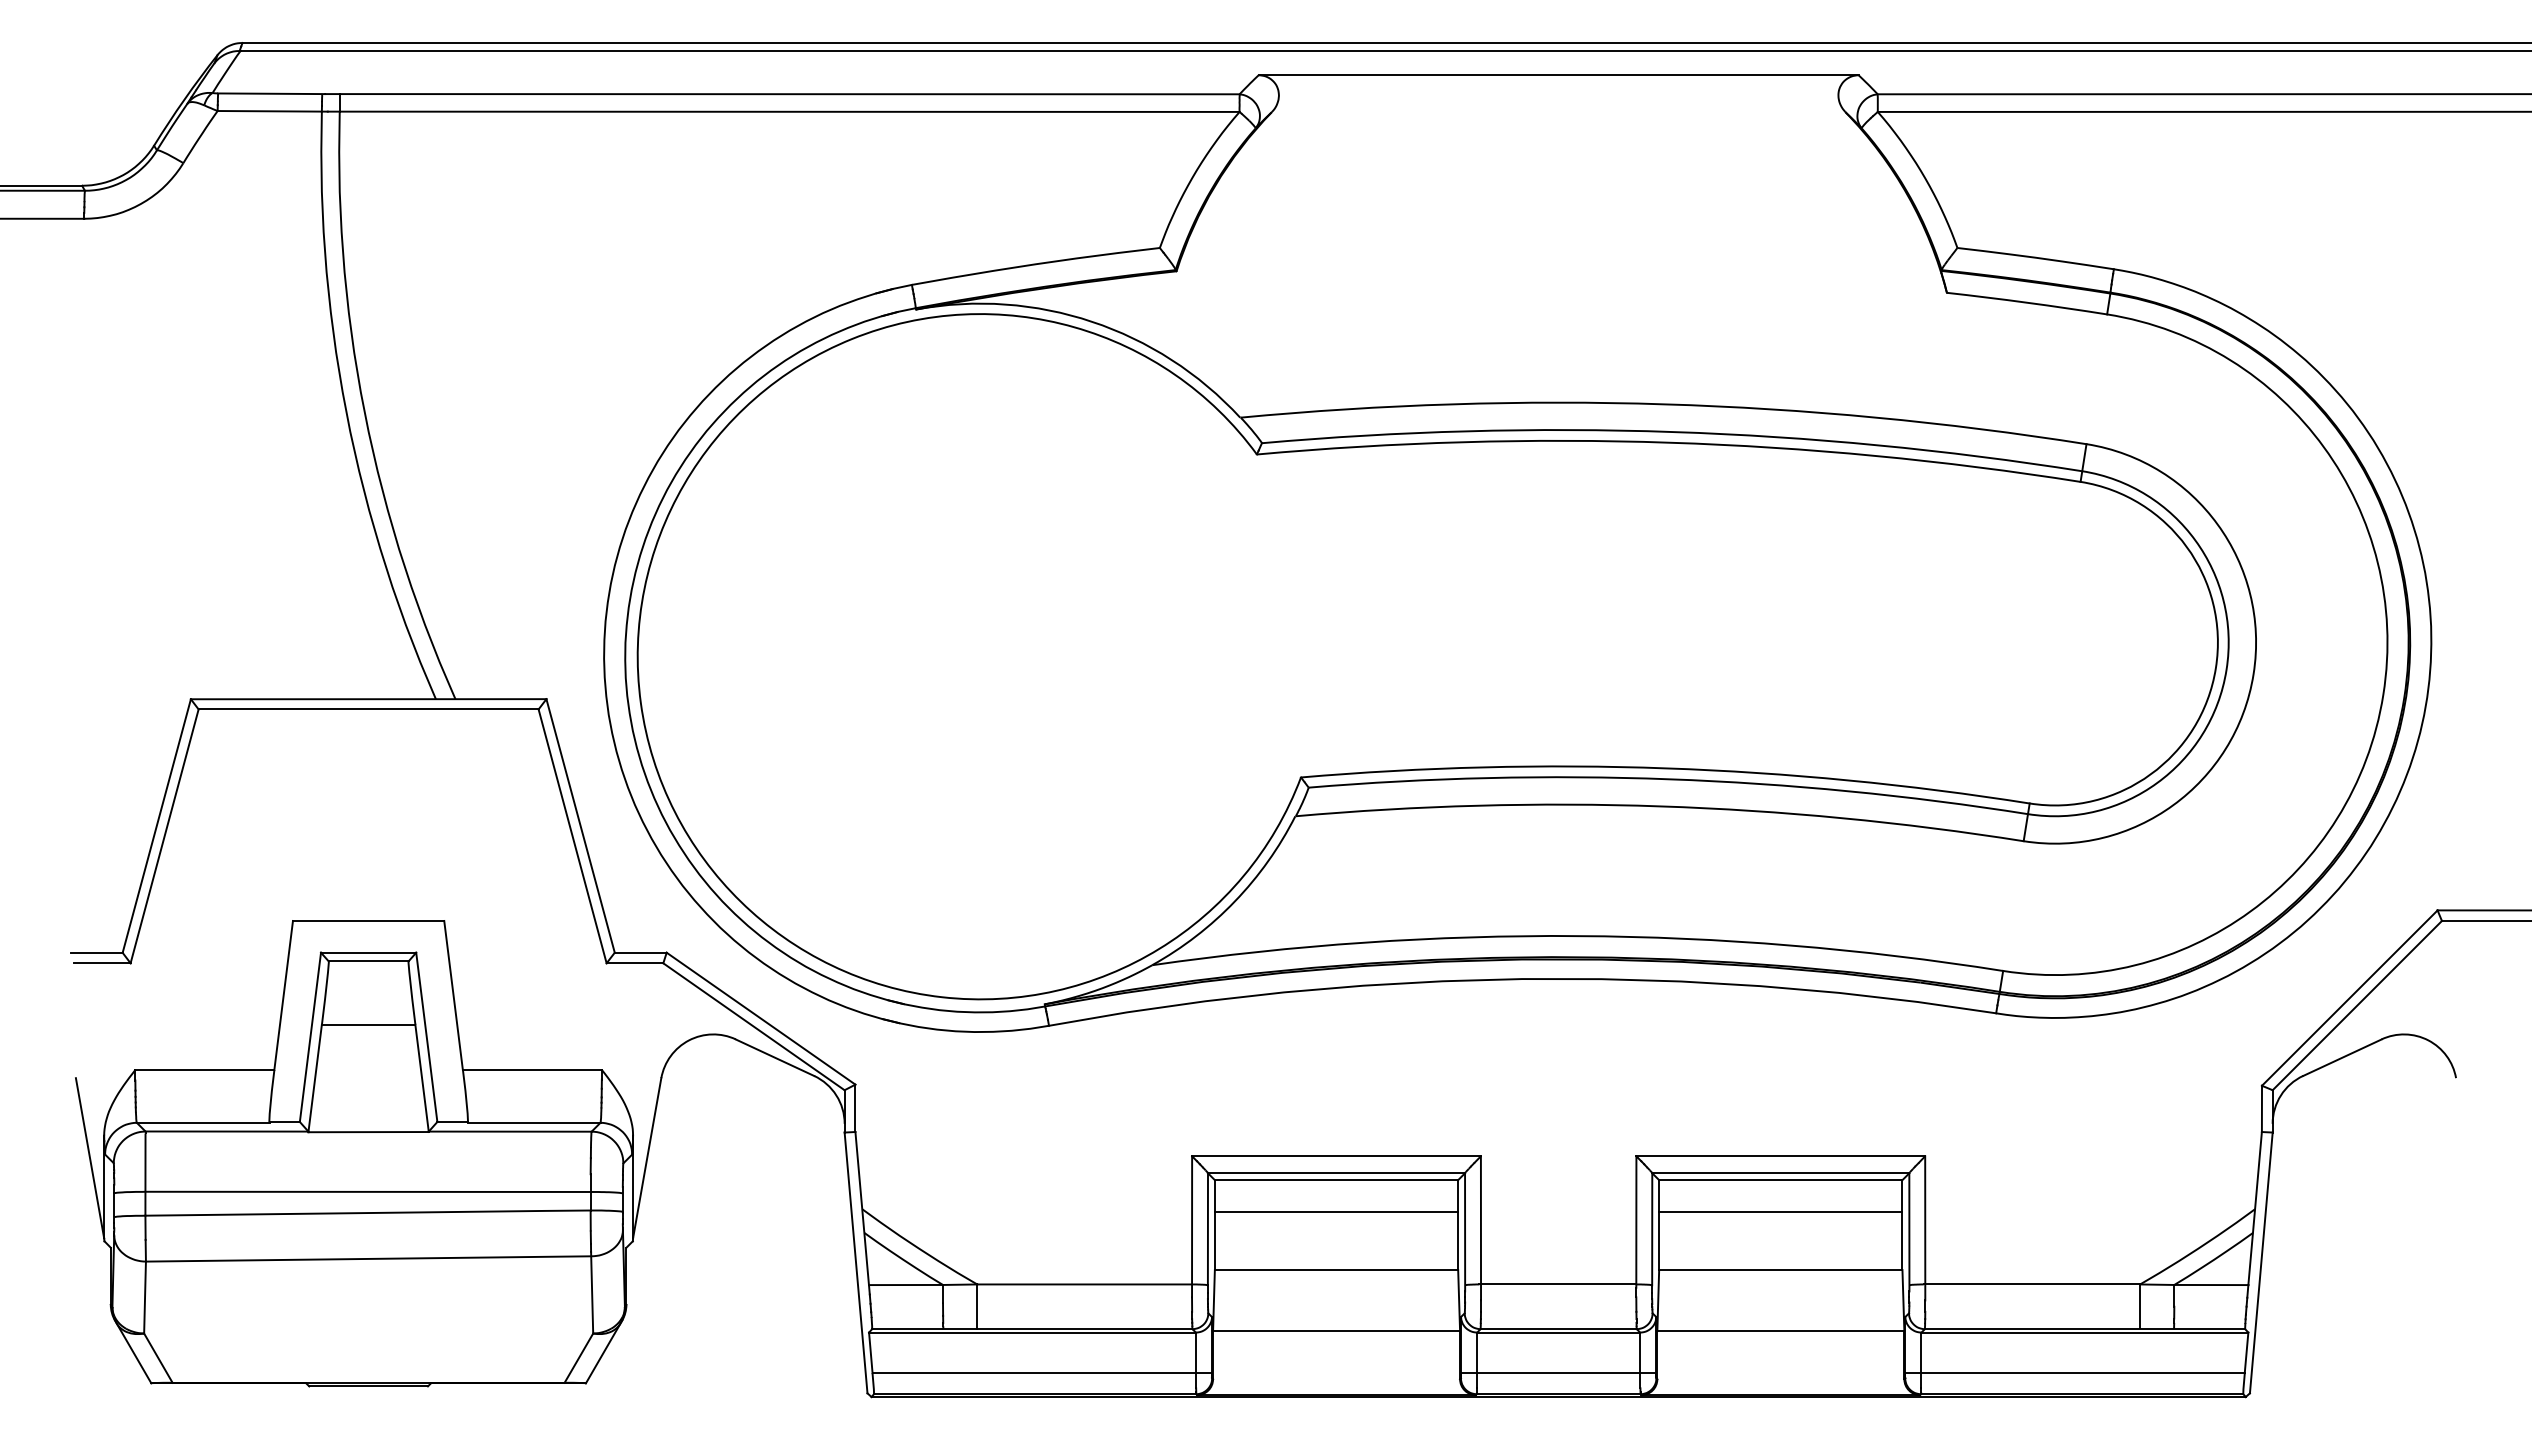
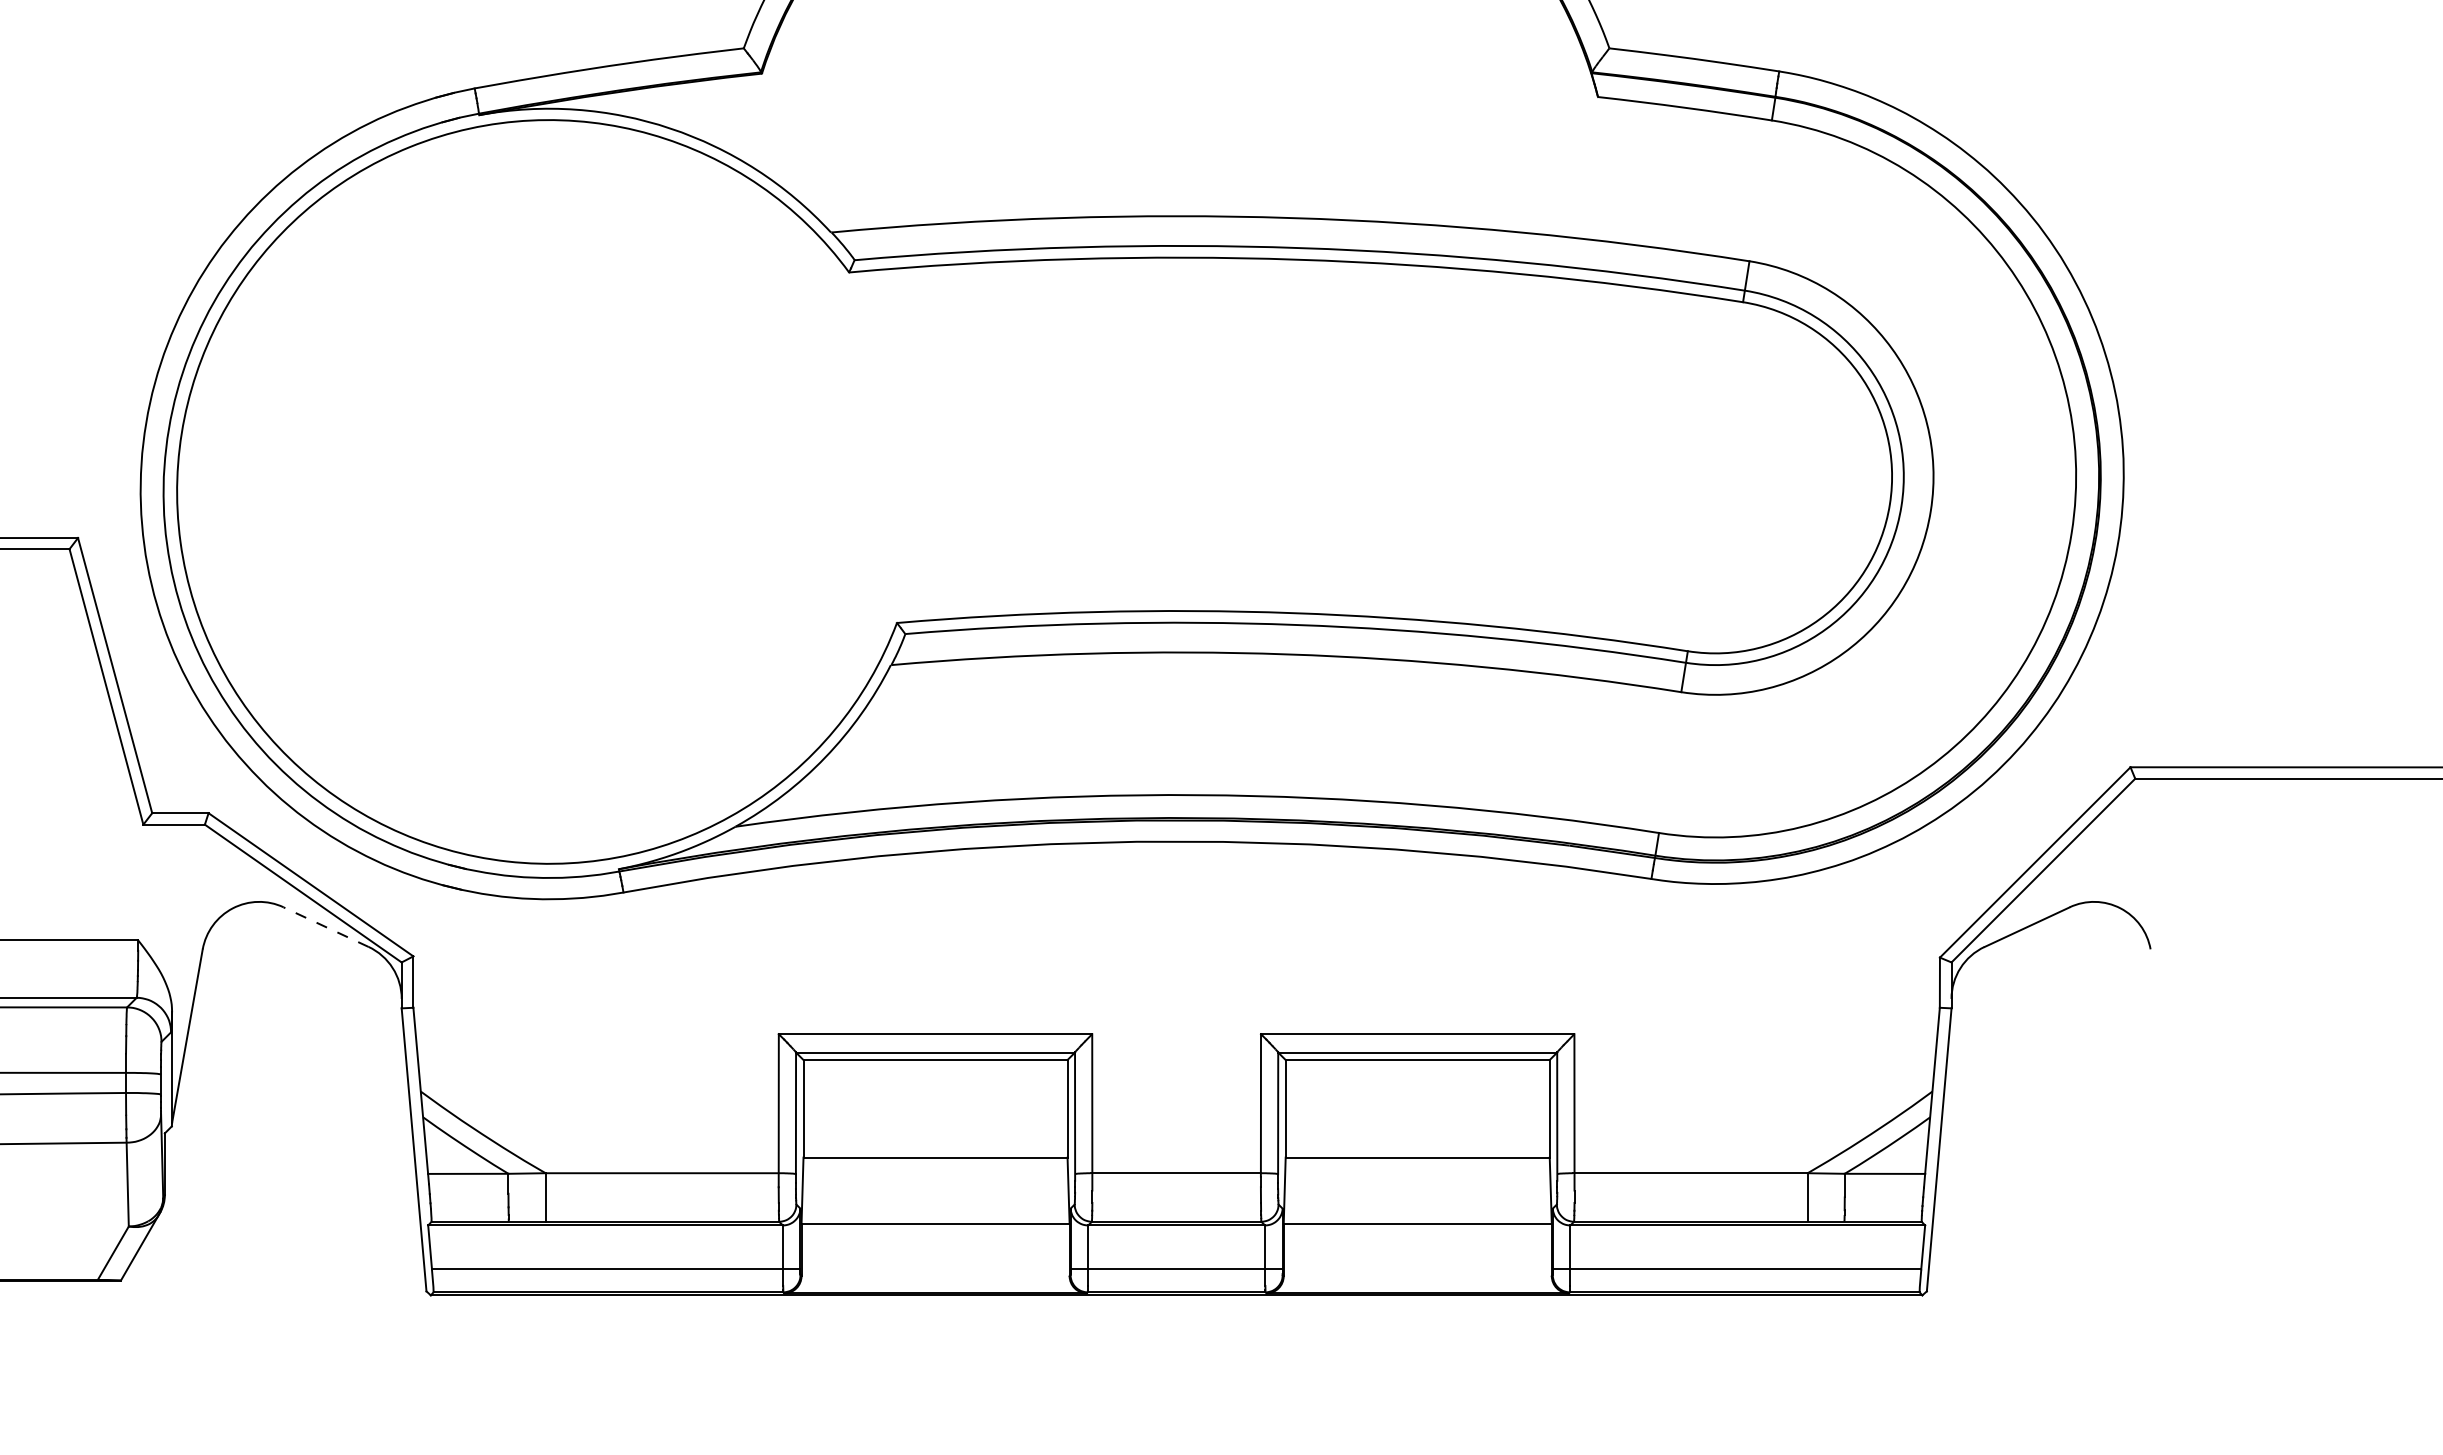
line: (774, 1057) -> (325, 926), solid -> dashed
line: (1336, 1211) -> (935, 1094), removed
line: (1780, 1211) -> (1417, 1094), removed

